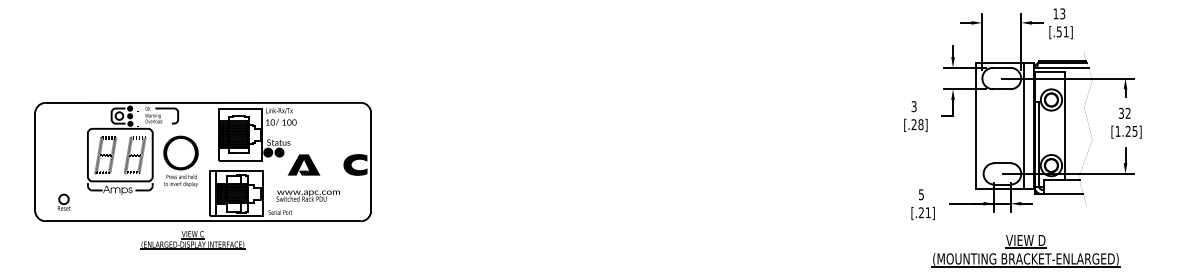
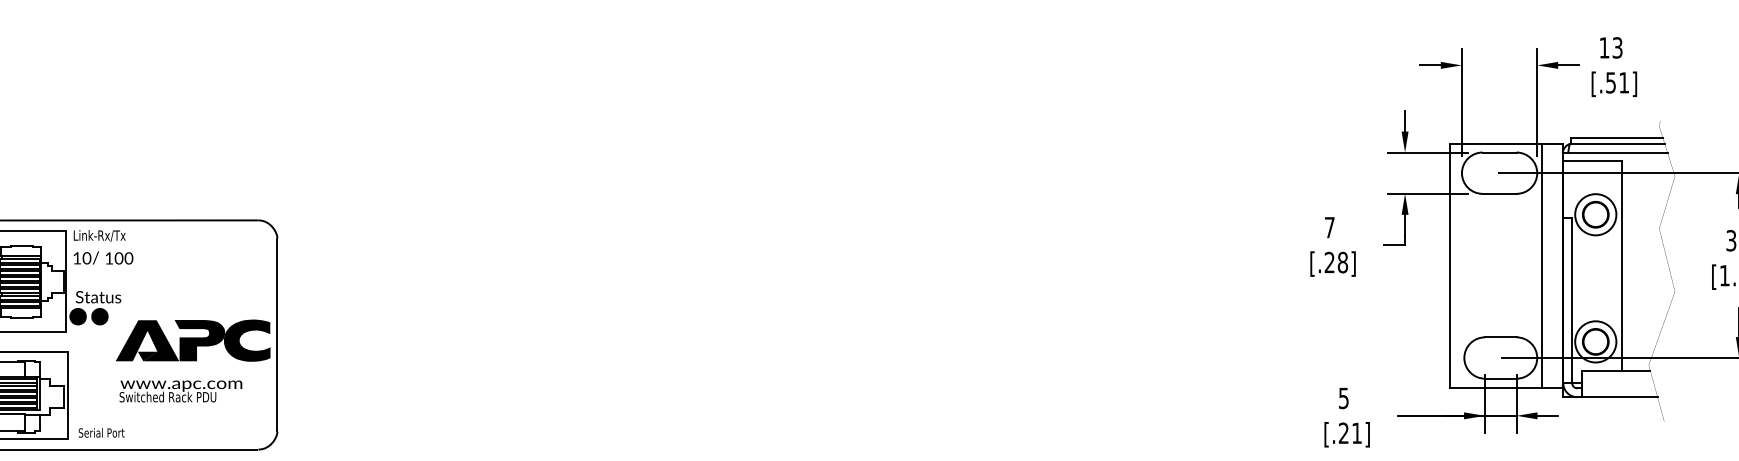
text: (913, 106) -> (1328, 227), 3 -> 7
fill: (331, 164) -> (200, 339), added
text: (307, 195) -> (179, 390), moved

